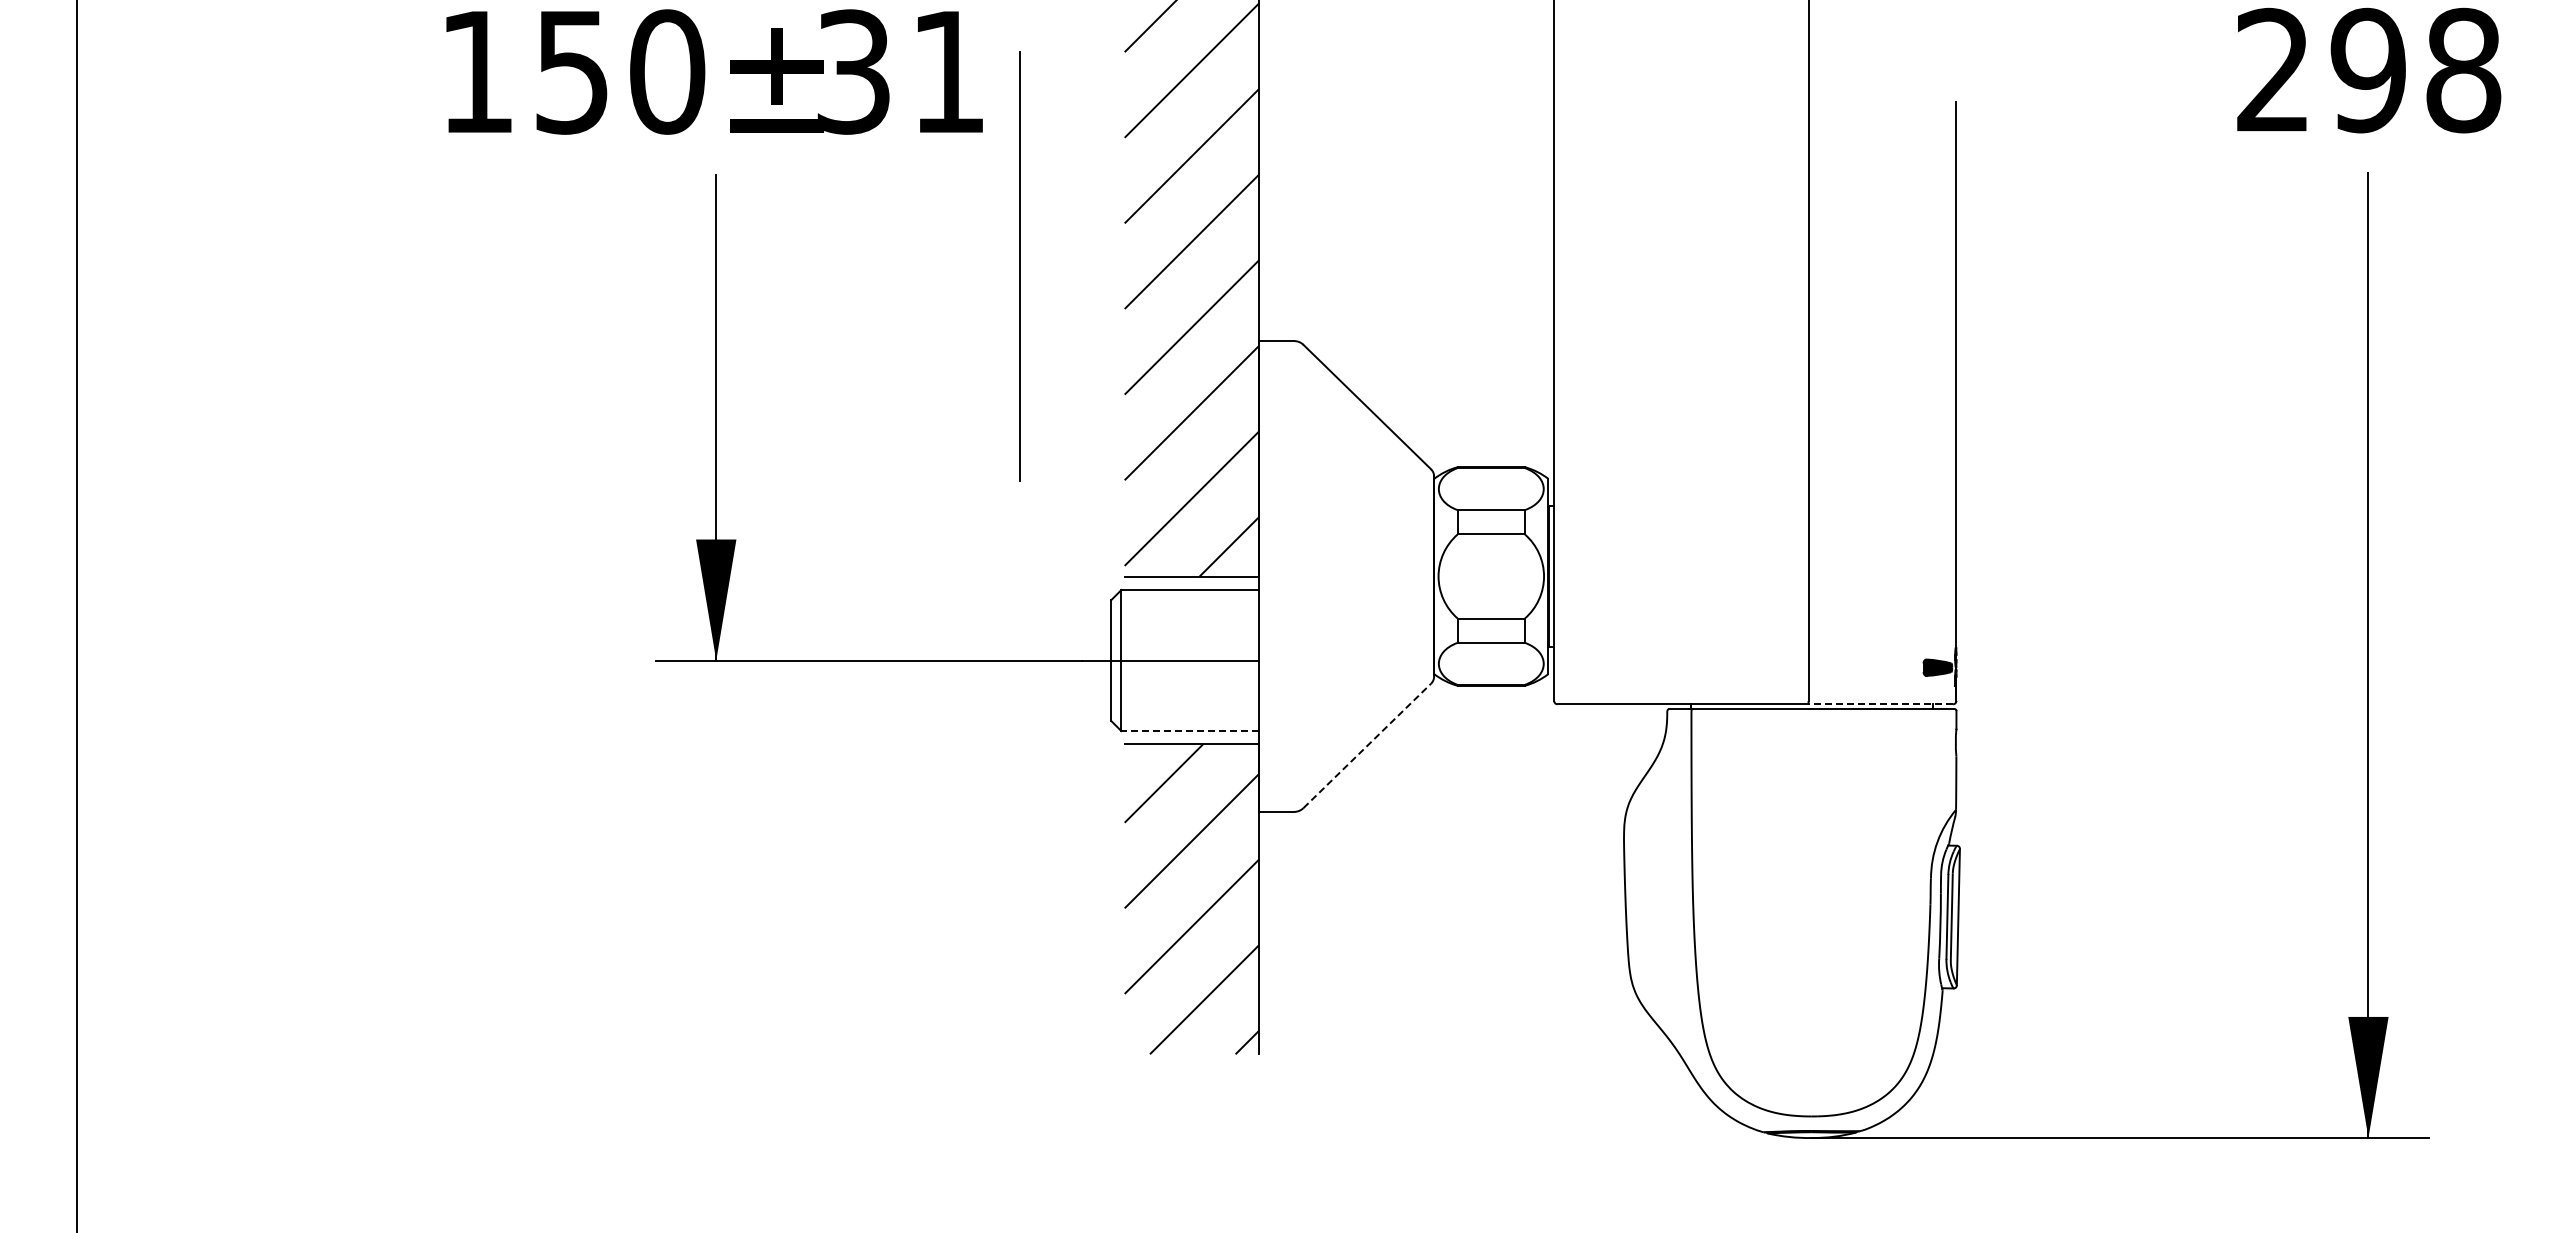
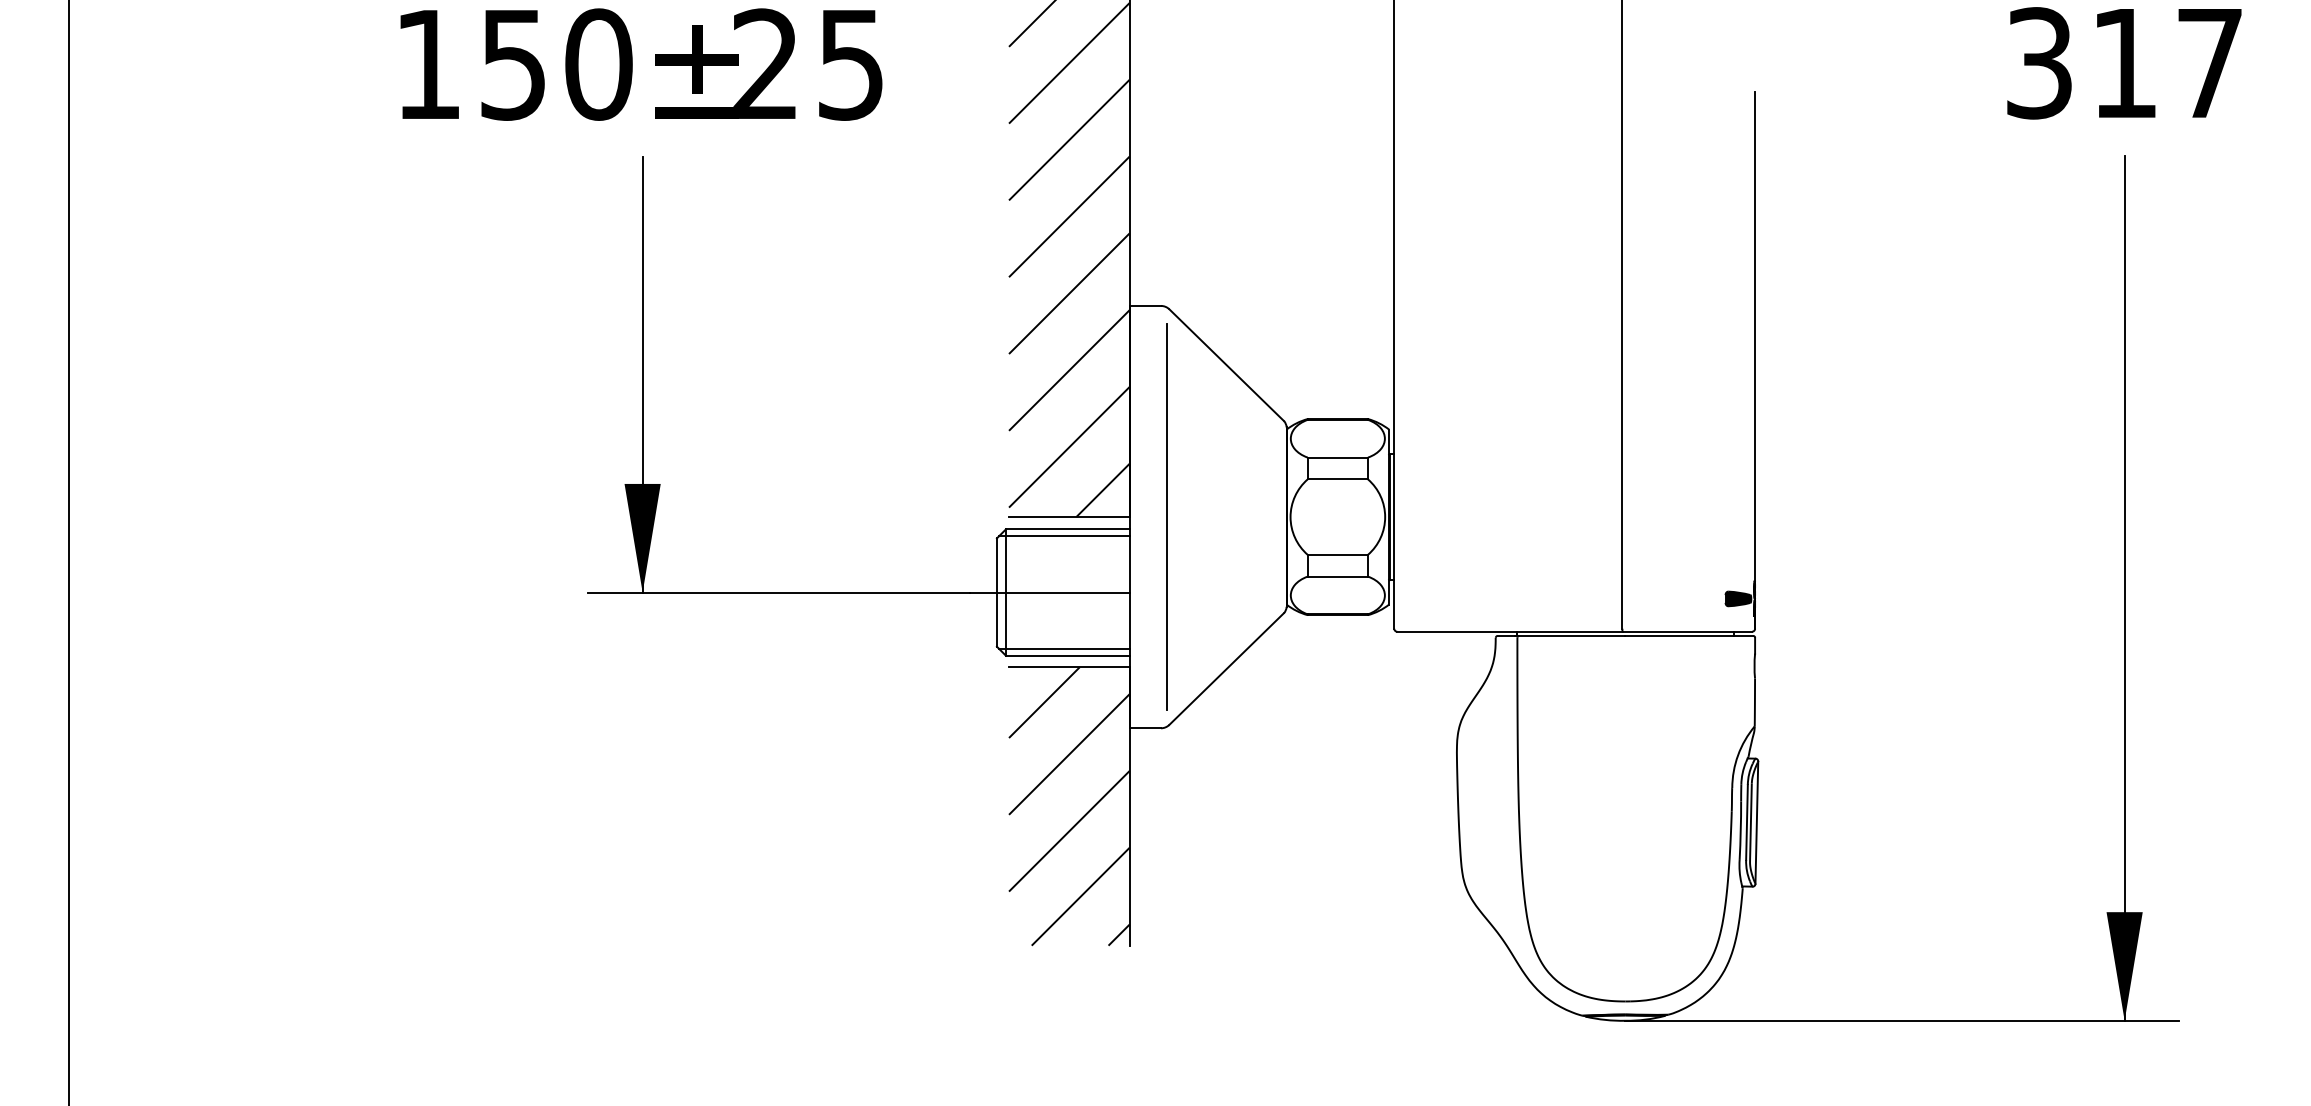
text: (2369, 70) -> (2125, 63), 298 -> 317
text: (900, 71) -> (807, 64), 31 -> 25
line: (1019, 266) -> (1166, 517), moved
line: (1186, 598) -> (1064, 536), added
line: (1880, 704) -> (1686, 631), dashed -> solid
line: (1186, 723) -> (1064, 648), added
line: (1190, 731) -> (1068, 656), dashed -> solid
line: (1367, 745) -> (1226, 668), dashed -> solid

